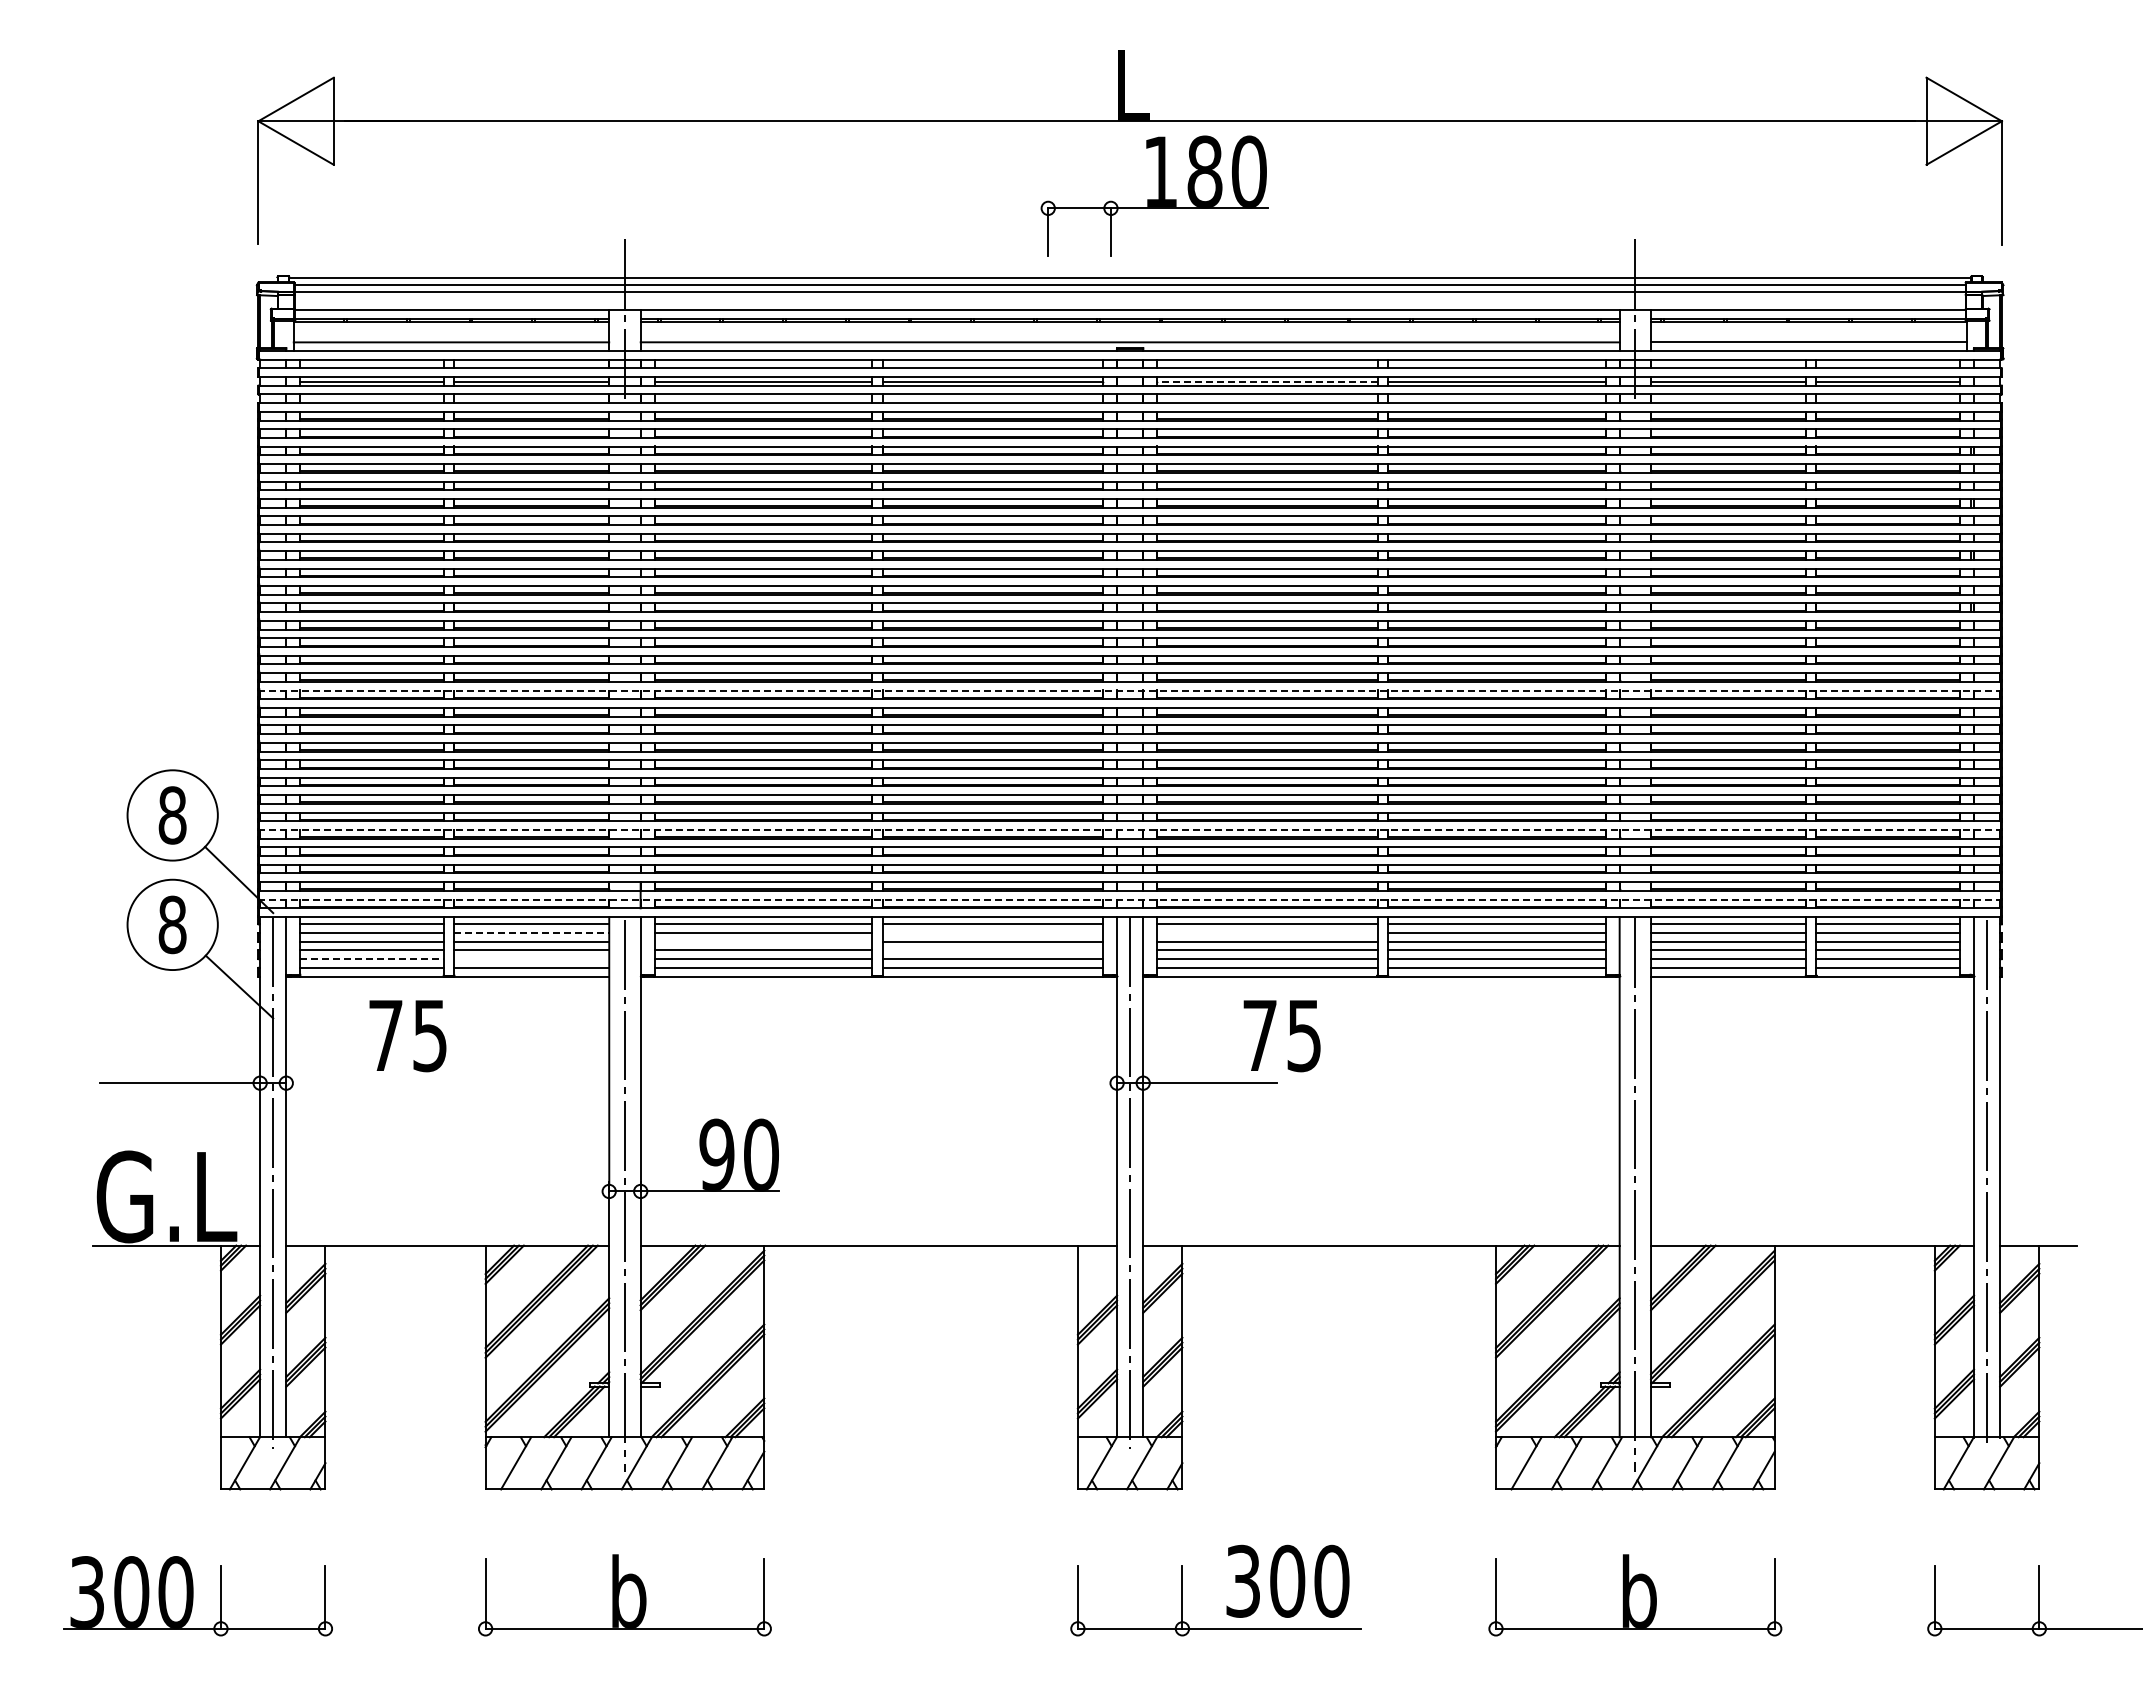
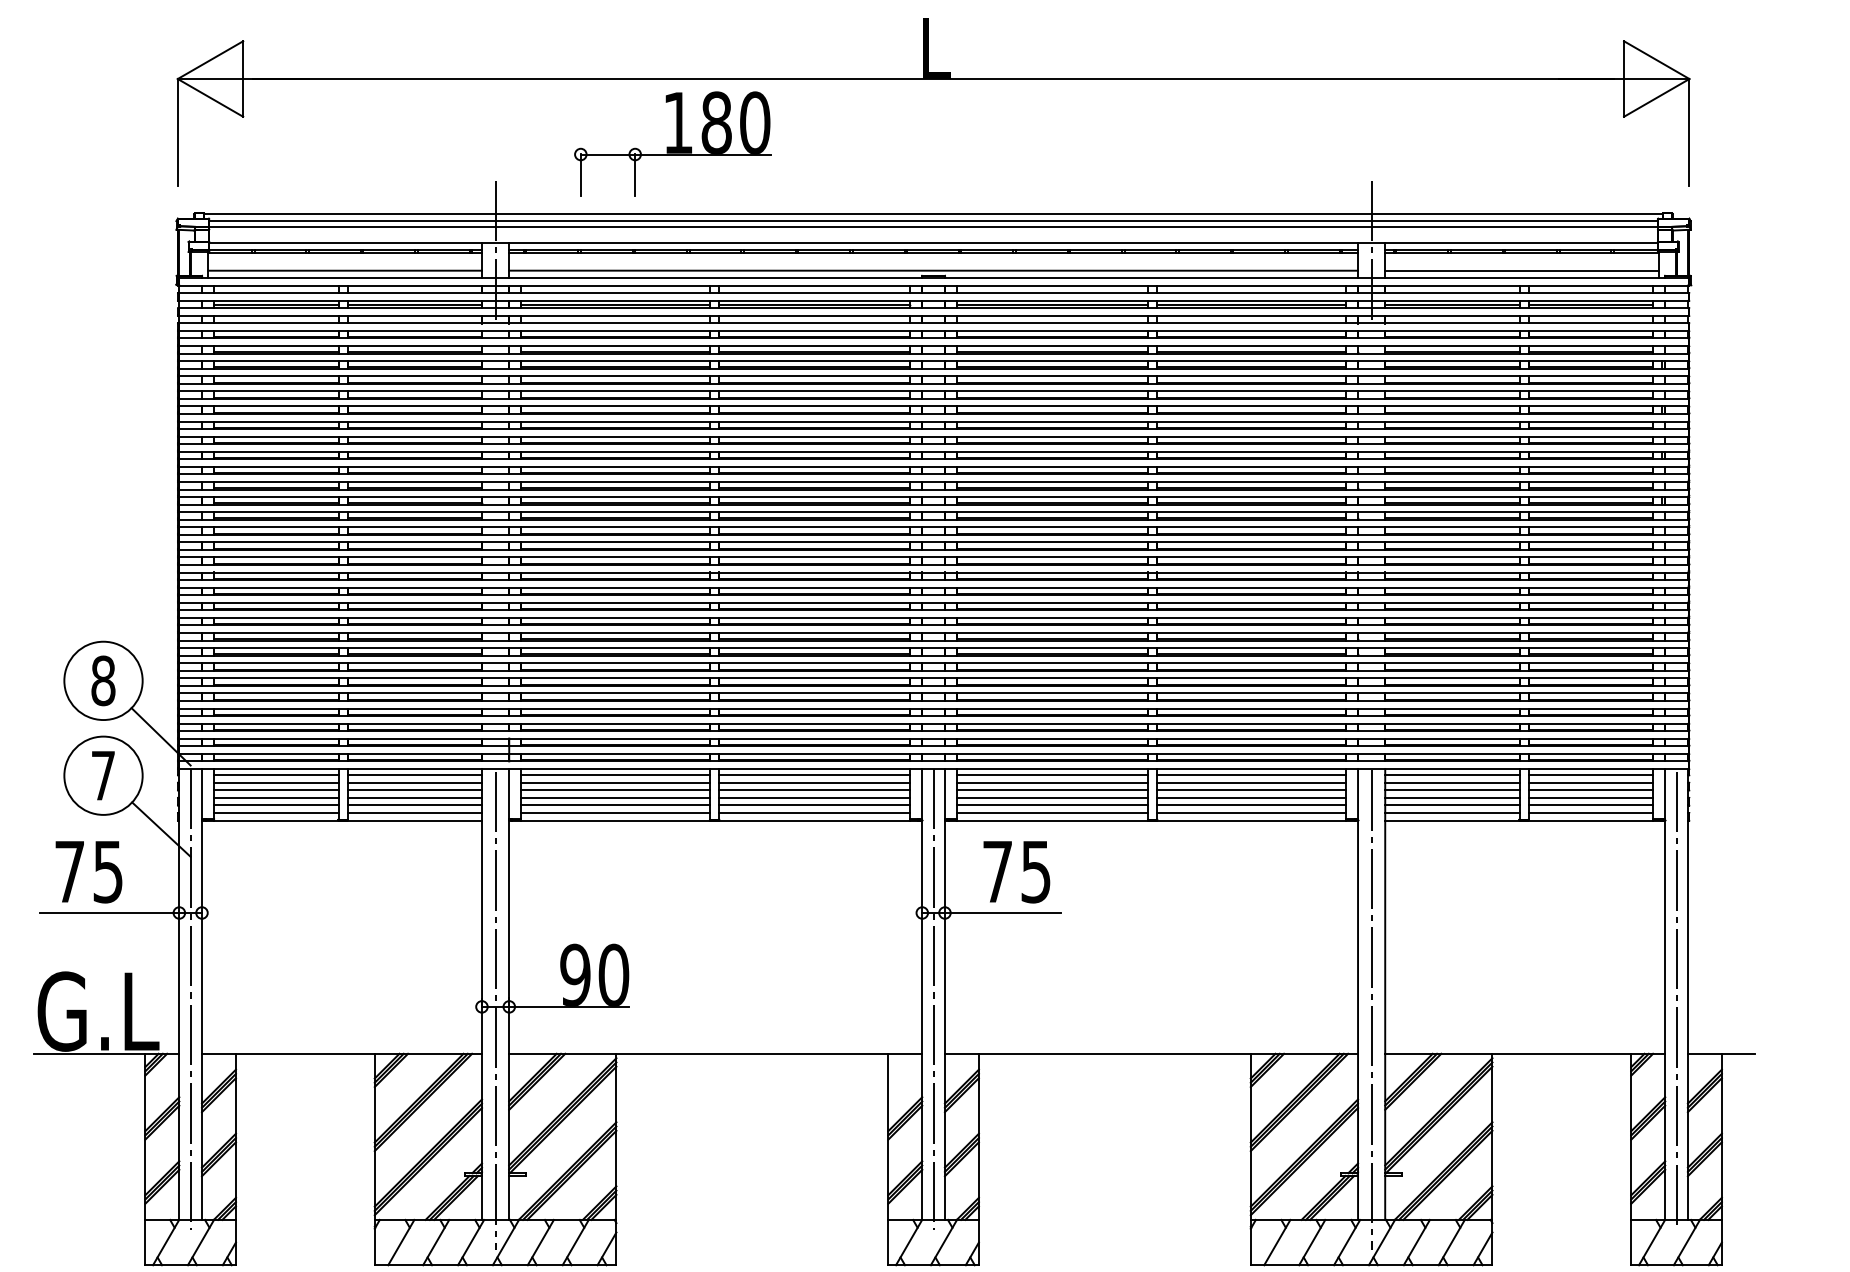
part: (1154, 195) -> (672, 143), moved
line: (1266, 381) -> (1051, 304), dashed -> solid
line: (1130, 690) -> (933, 572), dashed -> solid
line: (1130, 829) -> (933, 693), dashed -> solid
line: (1130, 899) -> (933, 753), dashed -> solid
text: (172, 924) -> (103, 775), 8 -> 7
line: (532, 933) -> (415, 783), dashed -> solid
line: (992, 933) -> (814, 783), added
line: (1267, 933) -> (1052, 783), added
line: (763, 941) -> (615, 790), added
line: (992, 950) -> (814, 797), added
line: (372, 959) -> (276, 805), dashed -> solid
line: (531, 959) -> (414, 805), added
text: (407, 1036) -> (88, 872), moved
text: (1281, 1036) -> (1016, 872), moved

